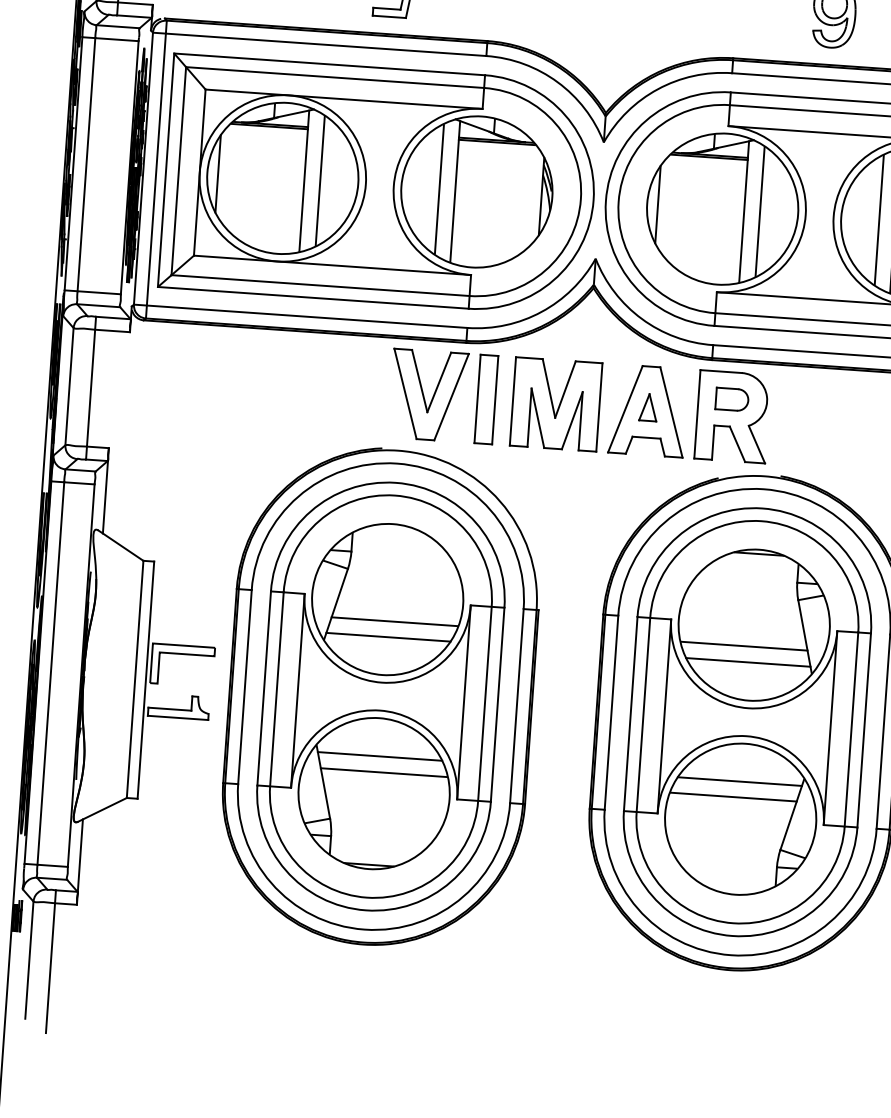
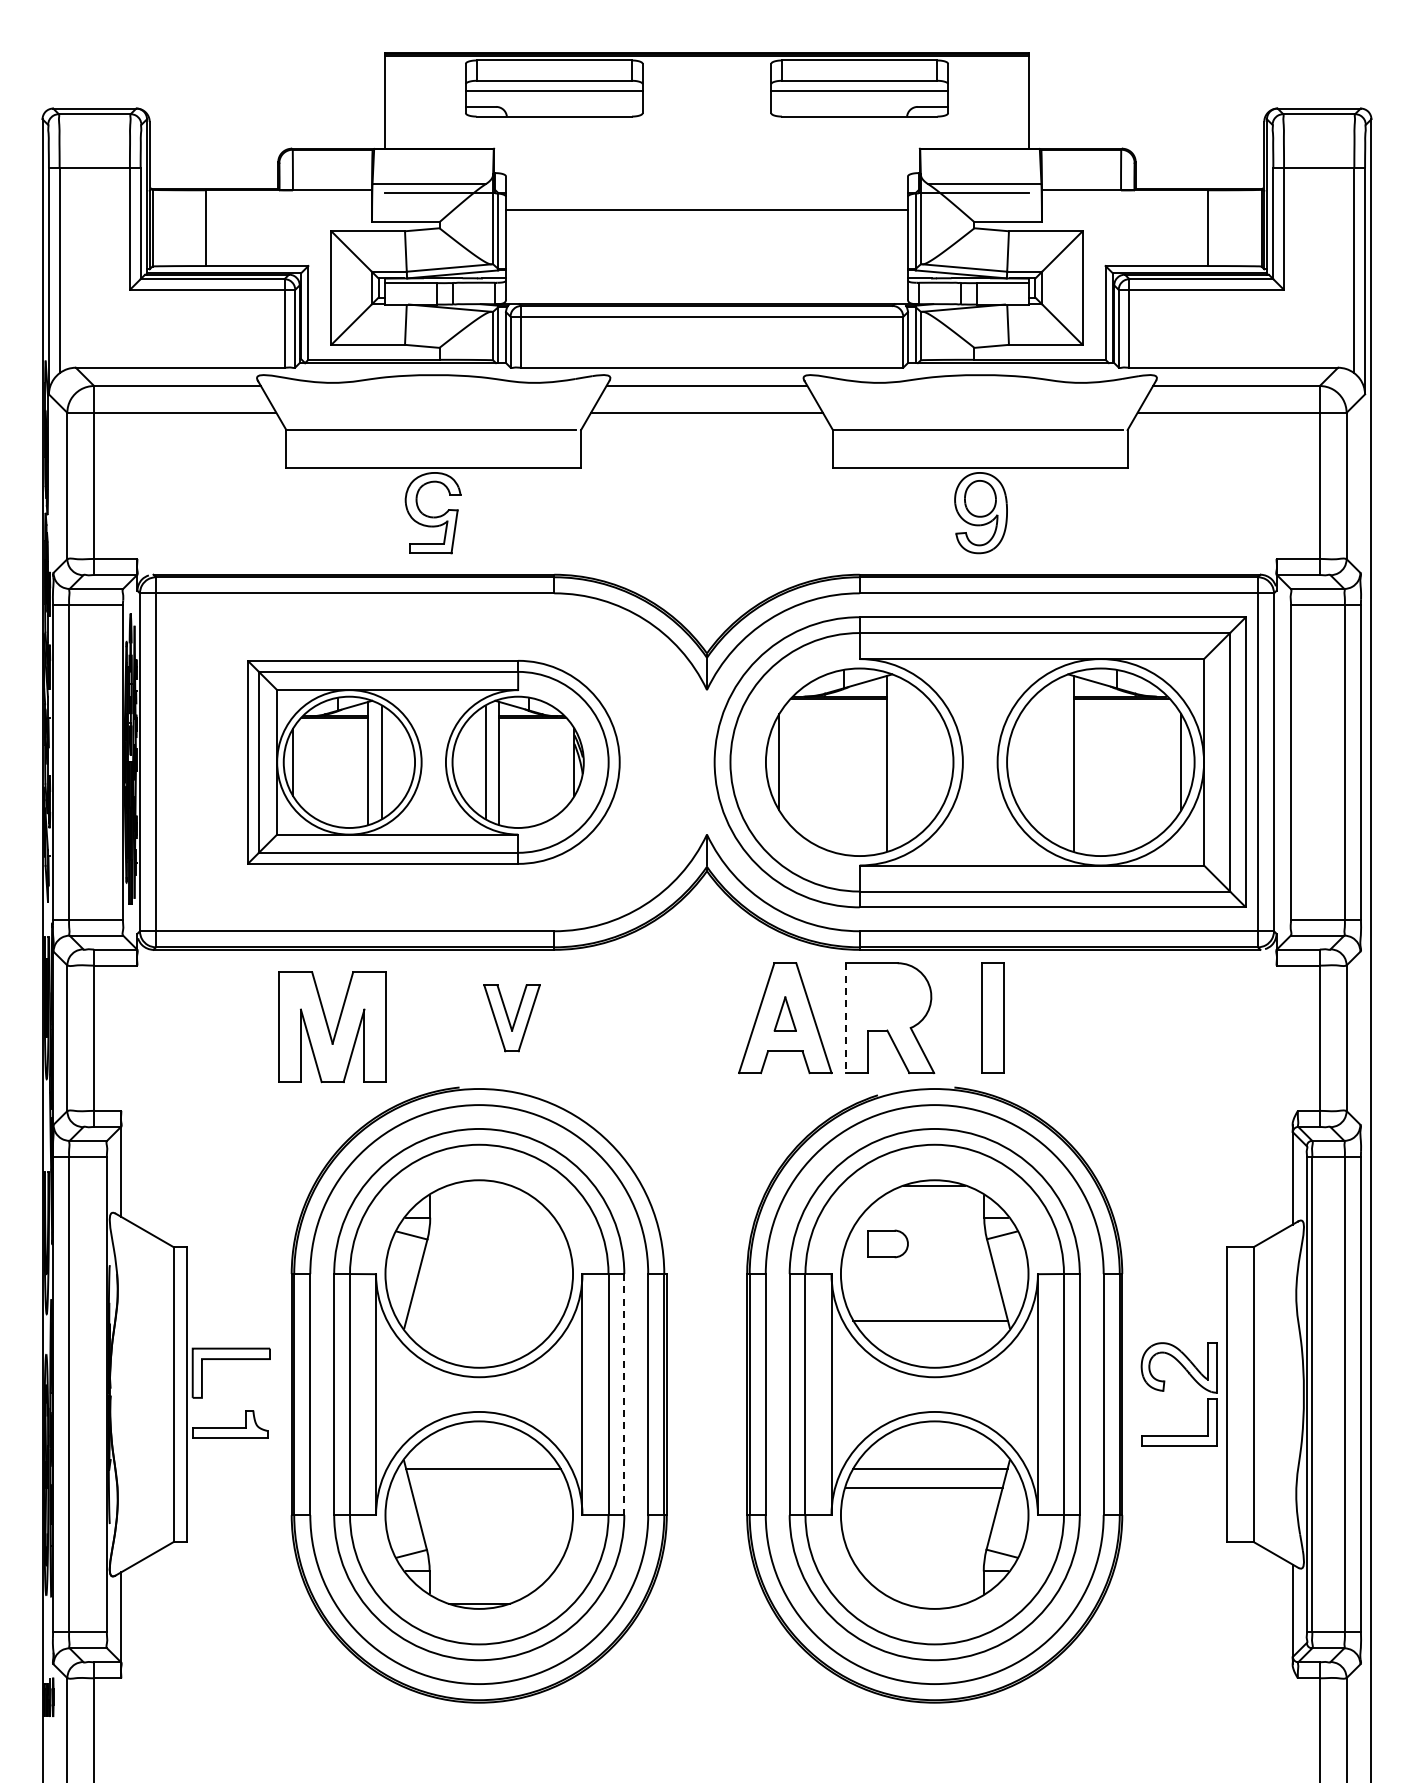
part: (379, 185) -> (433, 762), size x0.7
line: (760, 211) -> (906, 762), removed
line: (879, 220) -> (1054, 762), removed
part: (428, 395) -> (511, 1018), size x0.6
part: (486, 399) -> (992, 1017), moved
part: (731, 399) -> (887, 1243), moved
part: (555, 404) -> (332, 1027), moved
line: (697, 414) -> (846, 1018), solid -> dashed
line: (394, 621) -> (489, 1300), removed
line: (388, 637) -> (483, 1320), removed
line: (744, 645) -> (924, 1300), removed
line: (497, 704) -> (624, 1394), solid -> dashed
line: (383, 772) -> (489, 1488), removed

